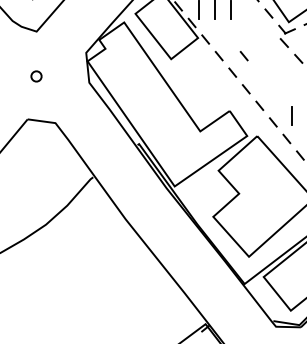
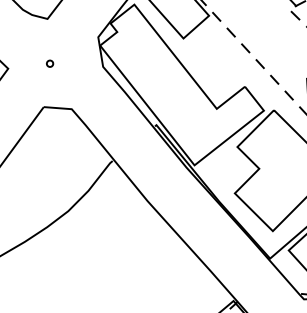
line: (243, 56) -> (255, 31), removed
circle: (36, 76) -> (50, 63), size x0.62

